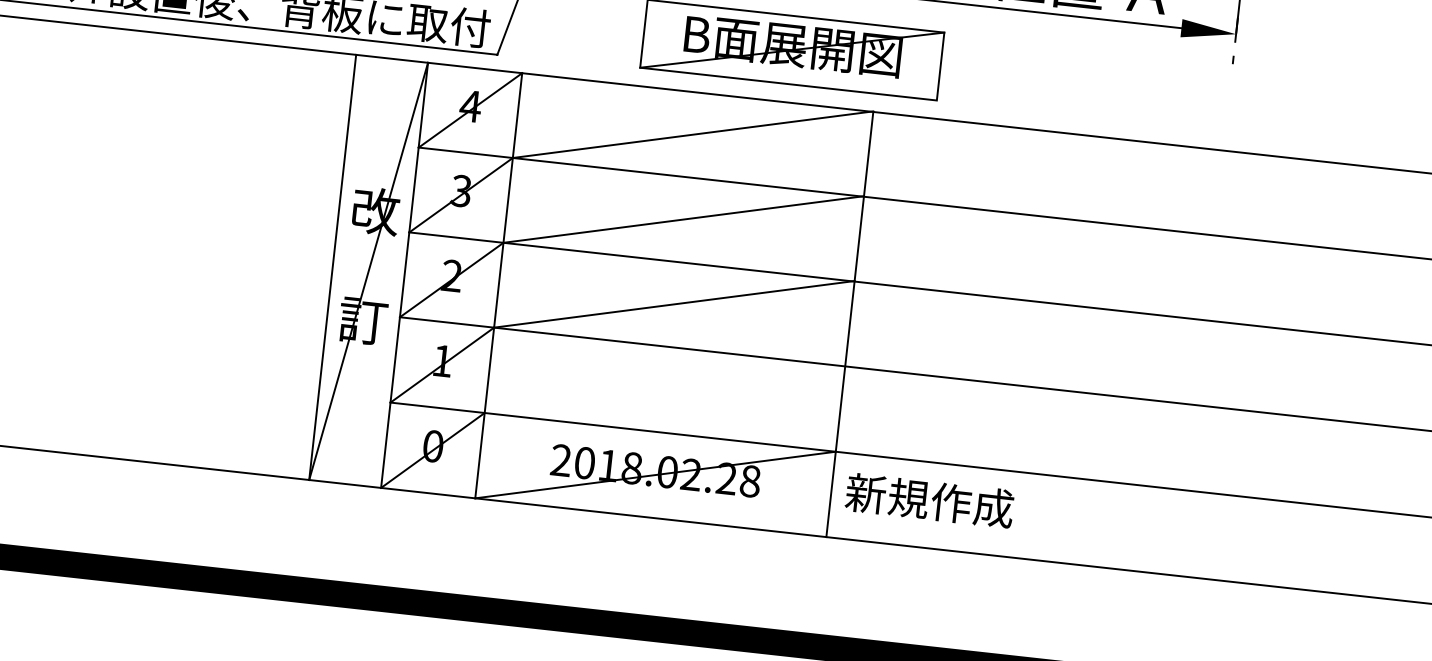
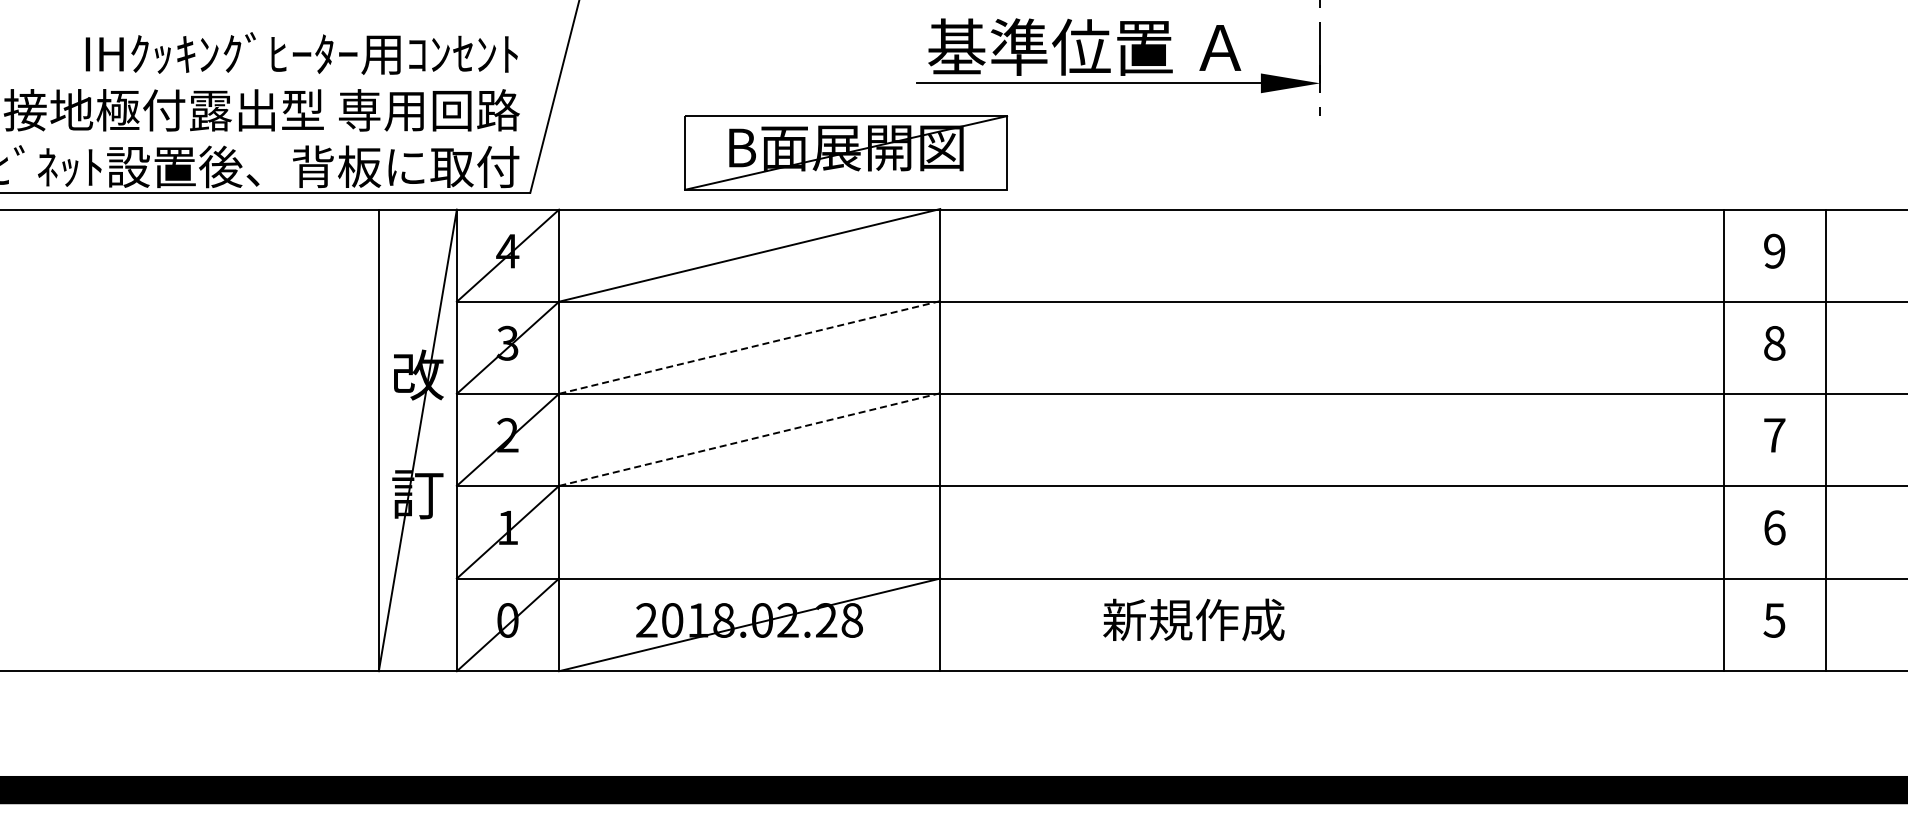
line: (683, 219) -> (749, 347), solid -> dashed
line: (674, 304) -> (749, 439), solid -> dashed
text: (929, 500) -> (1193, 619), moved

